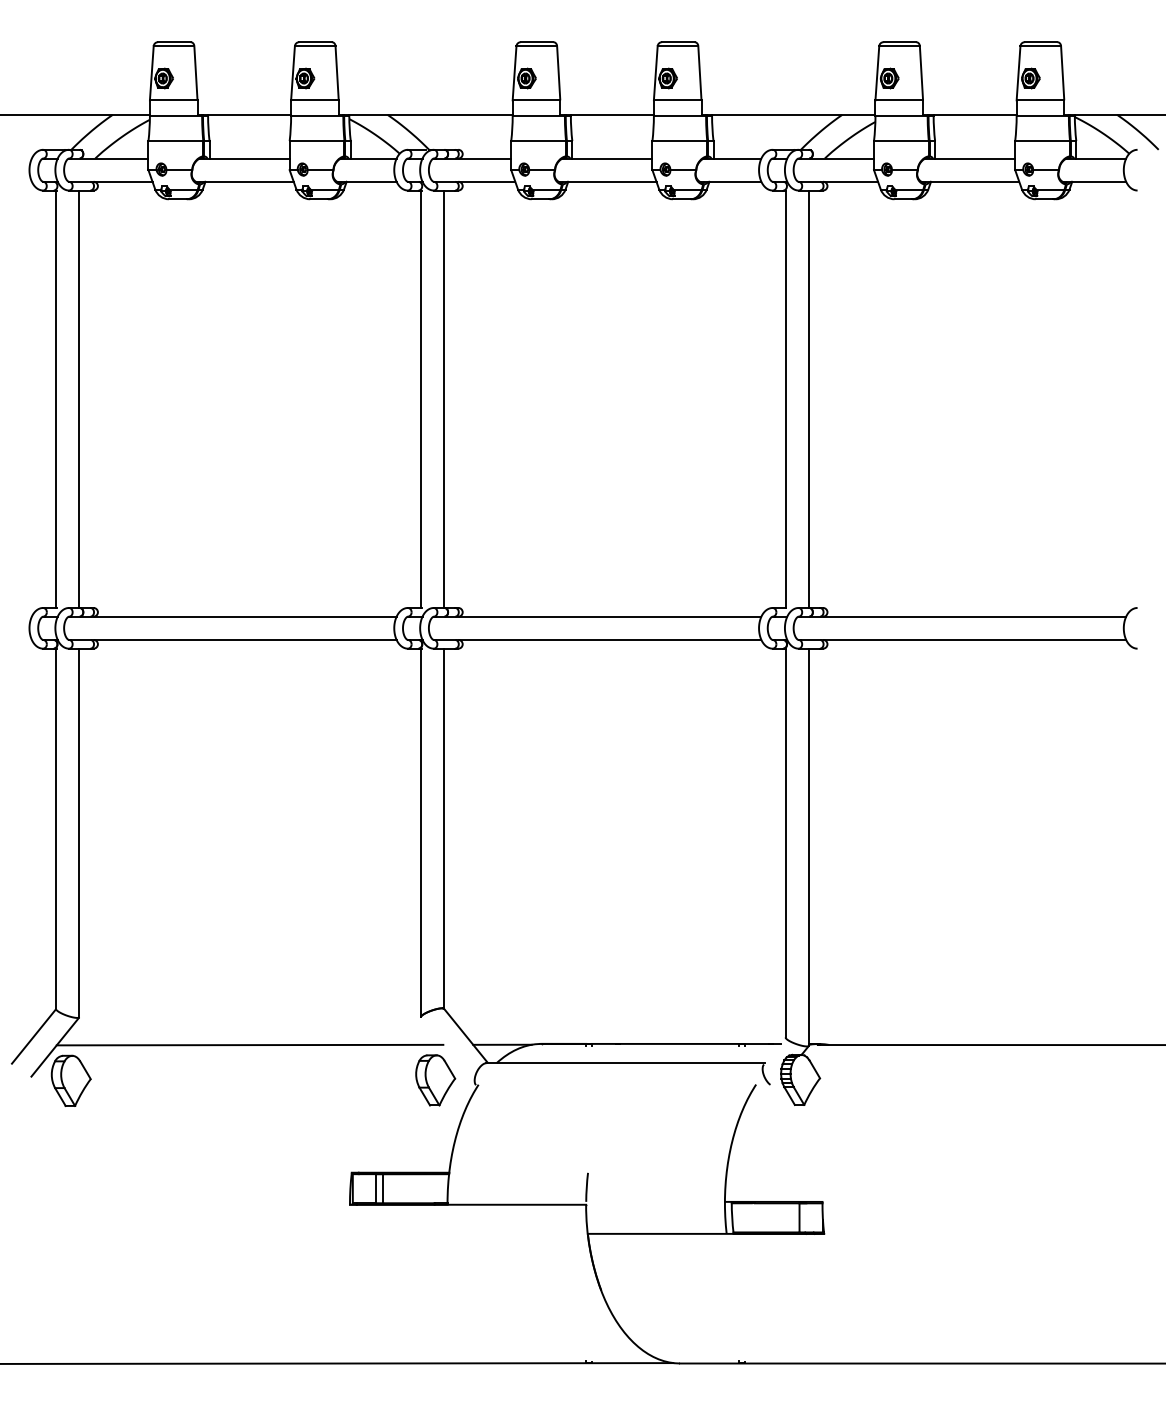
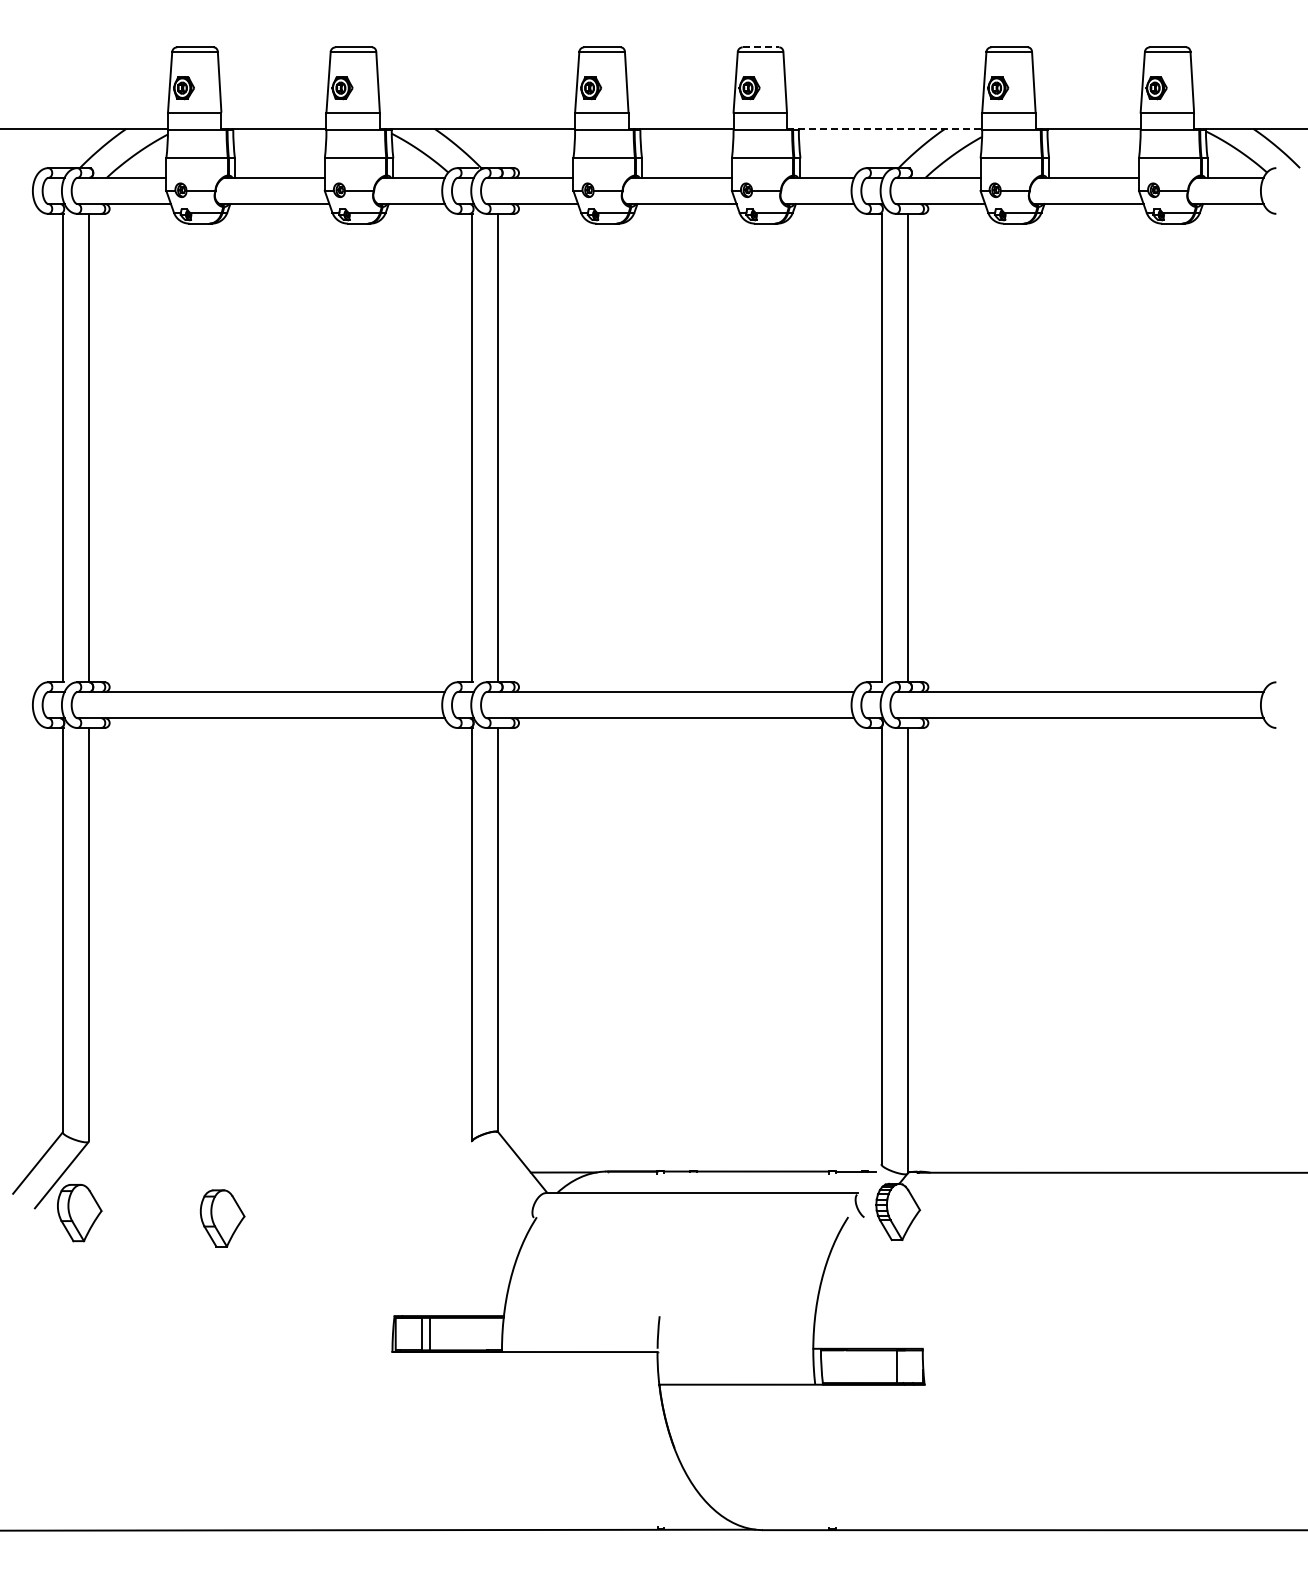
line: (678, 42) -> (761, 47), solid -> dashed
line: (788, 114) -> (884, 128), solid -> dashed
line: (250, 1044) -> (280, 1172), removed
part: (435, 1080) -> (222, 1218), moved

